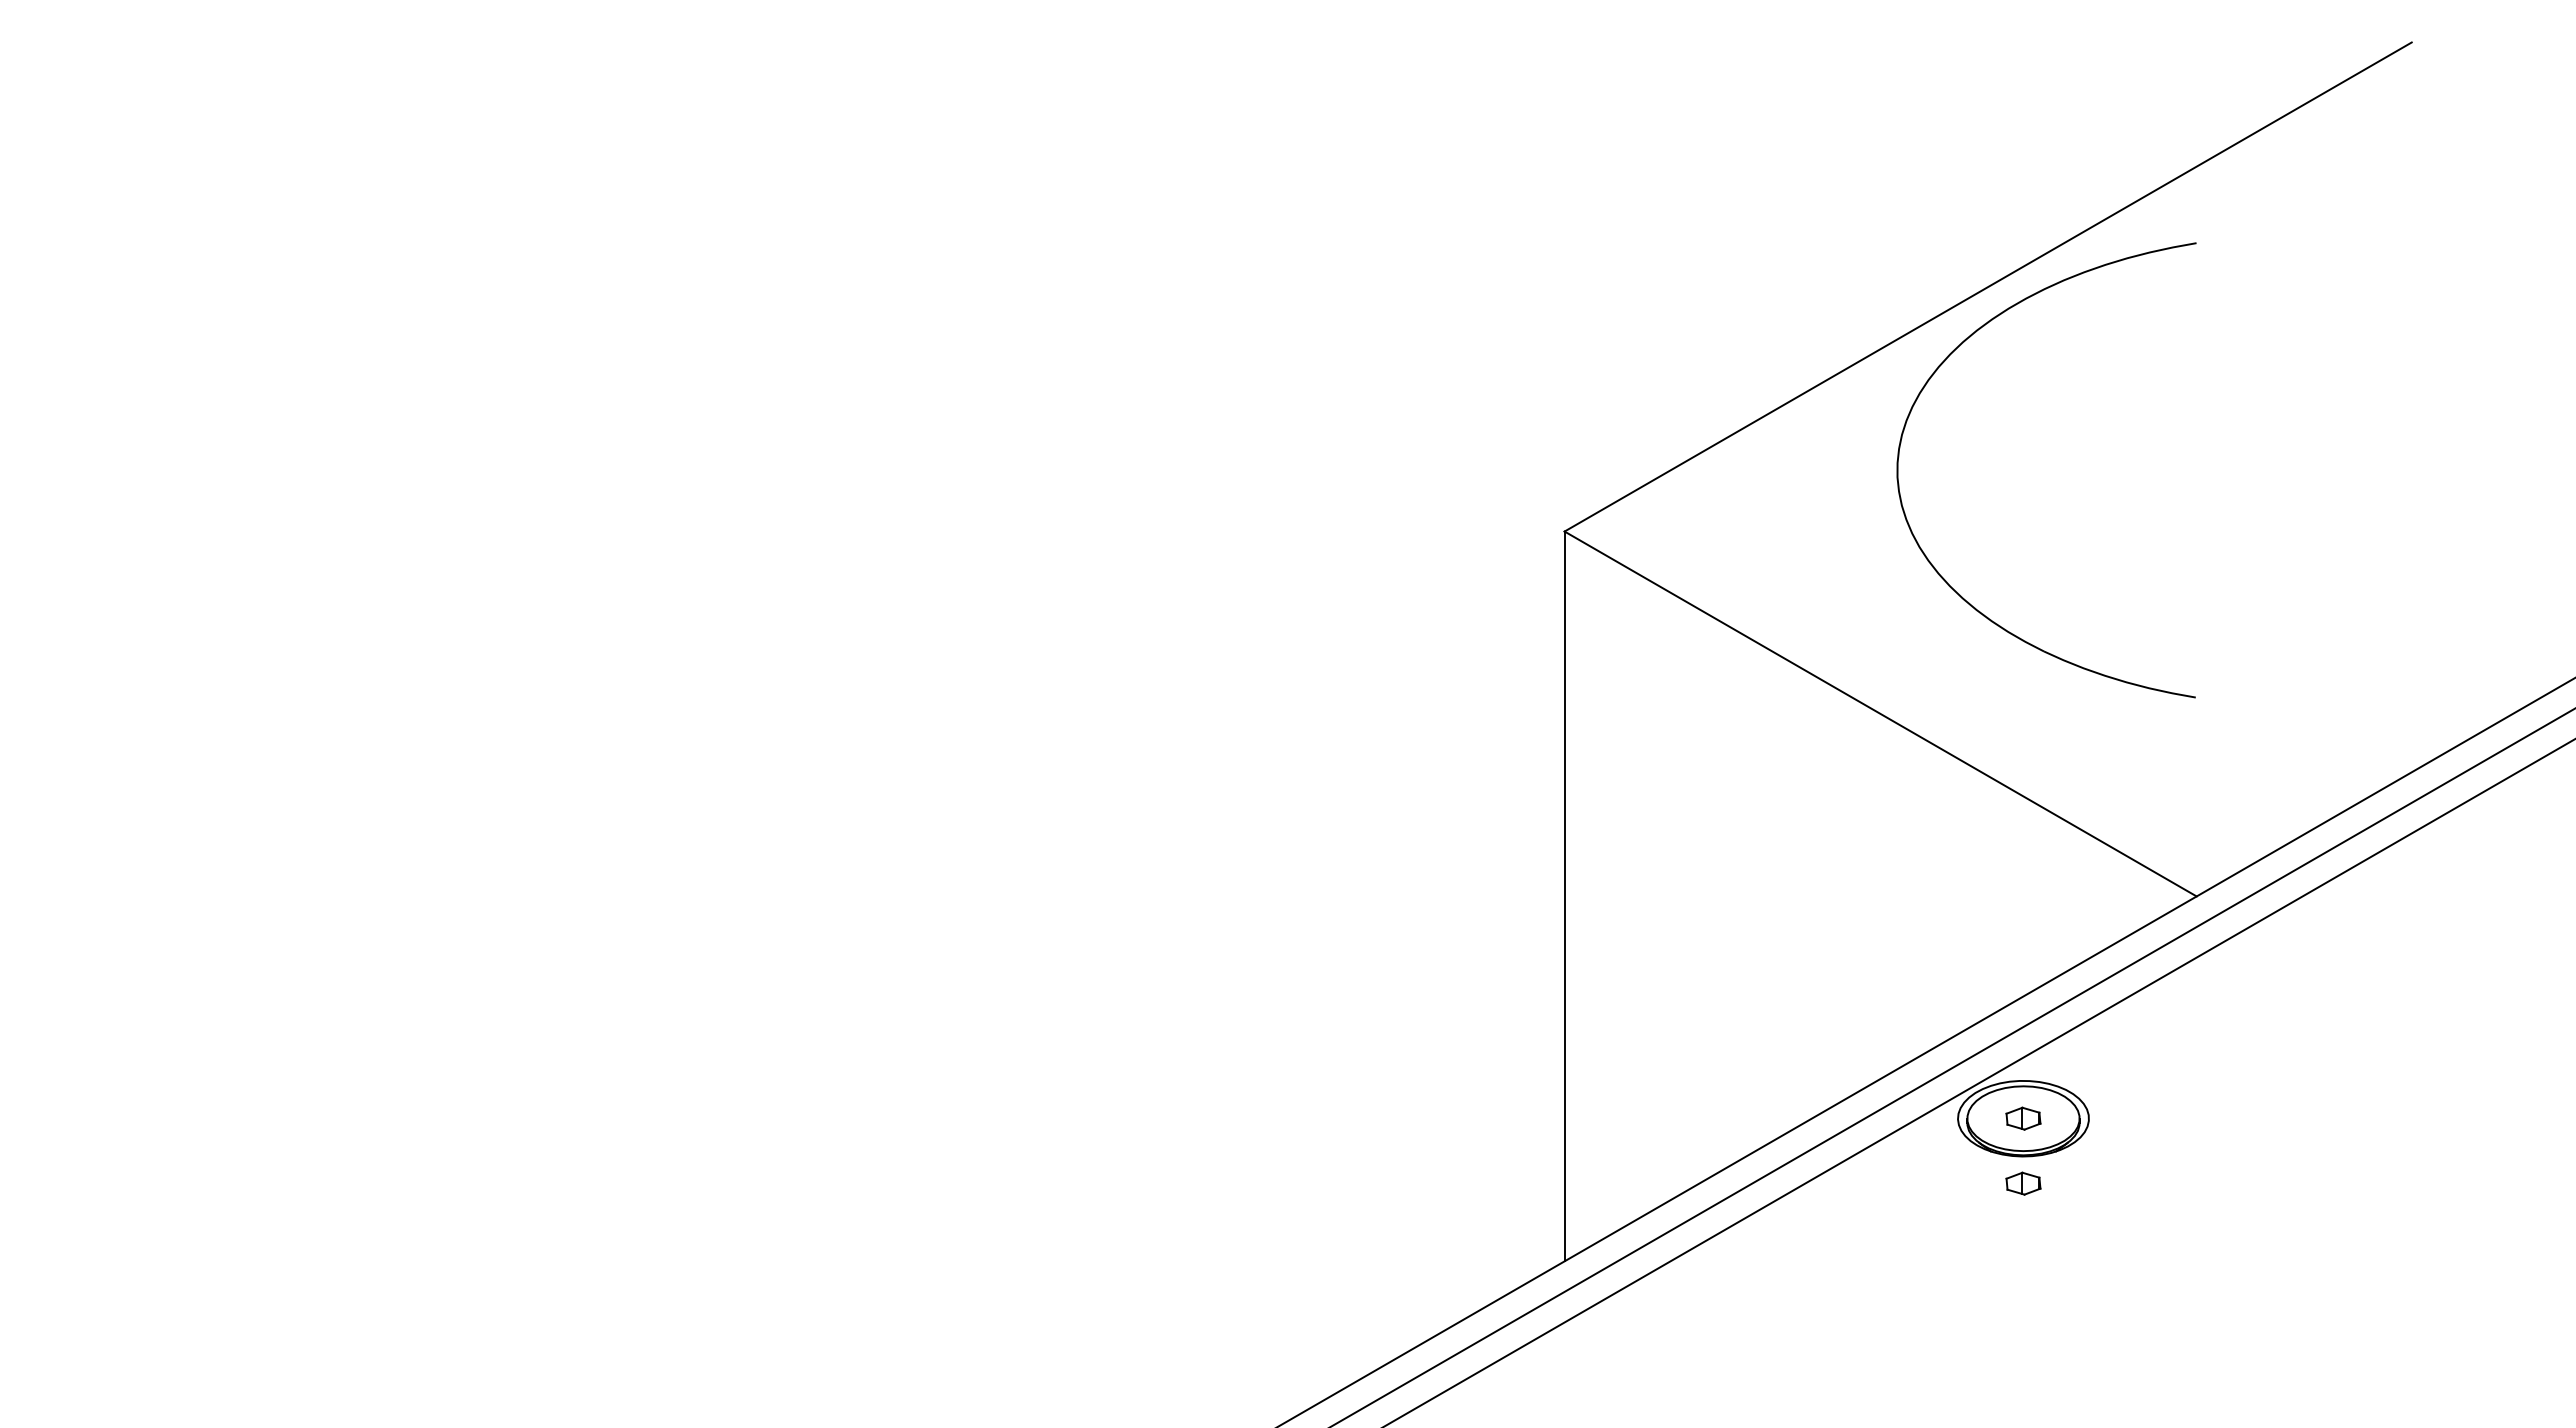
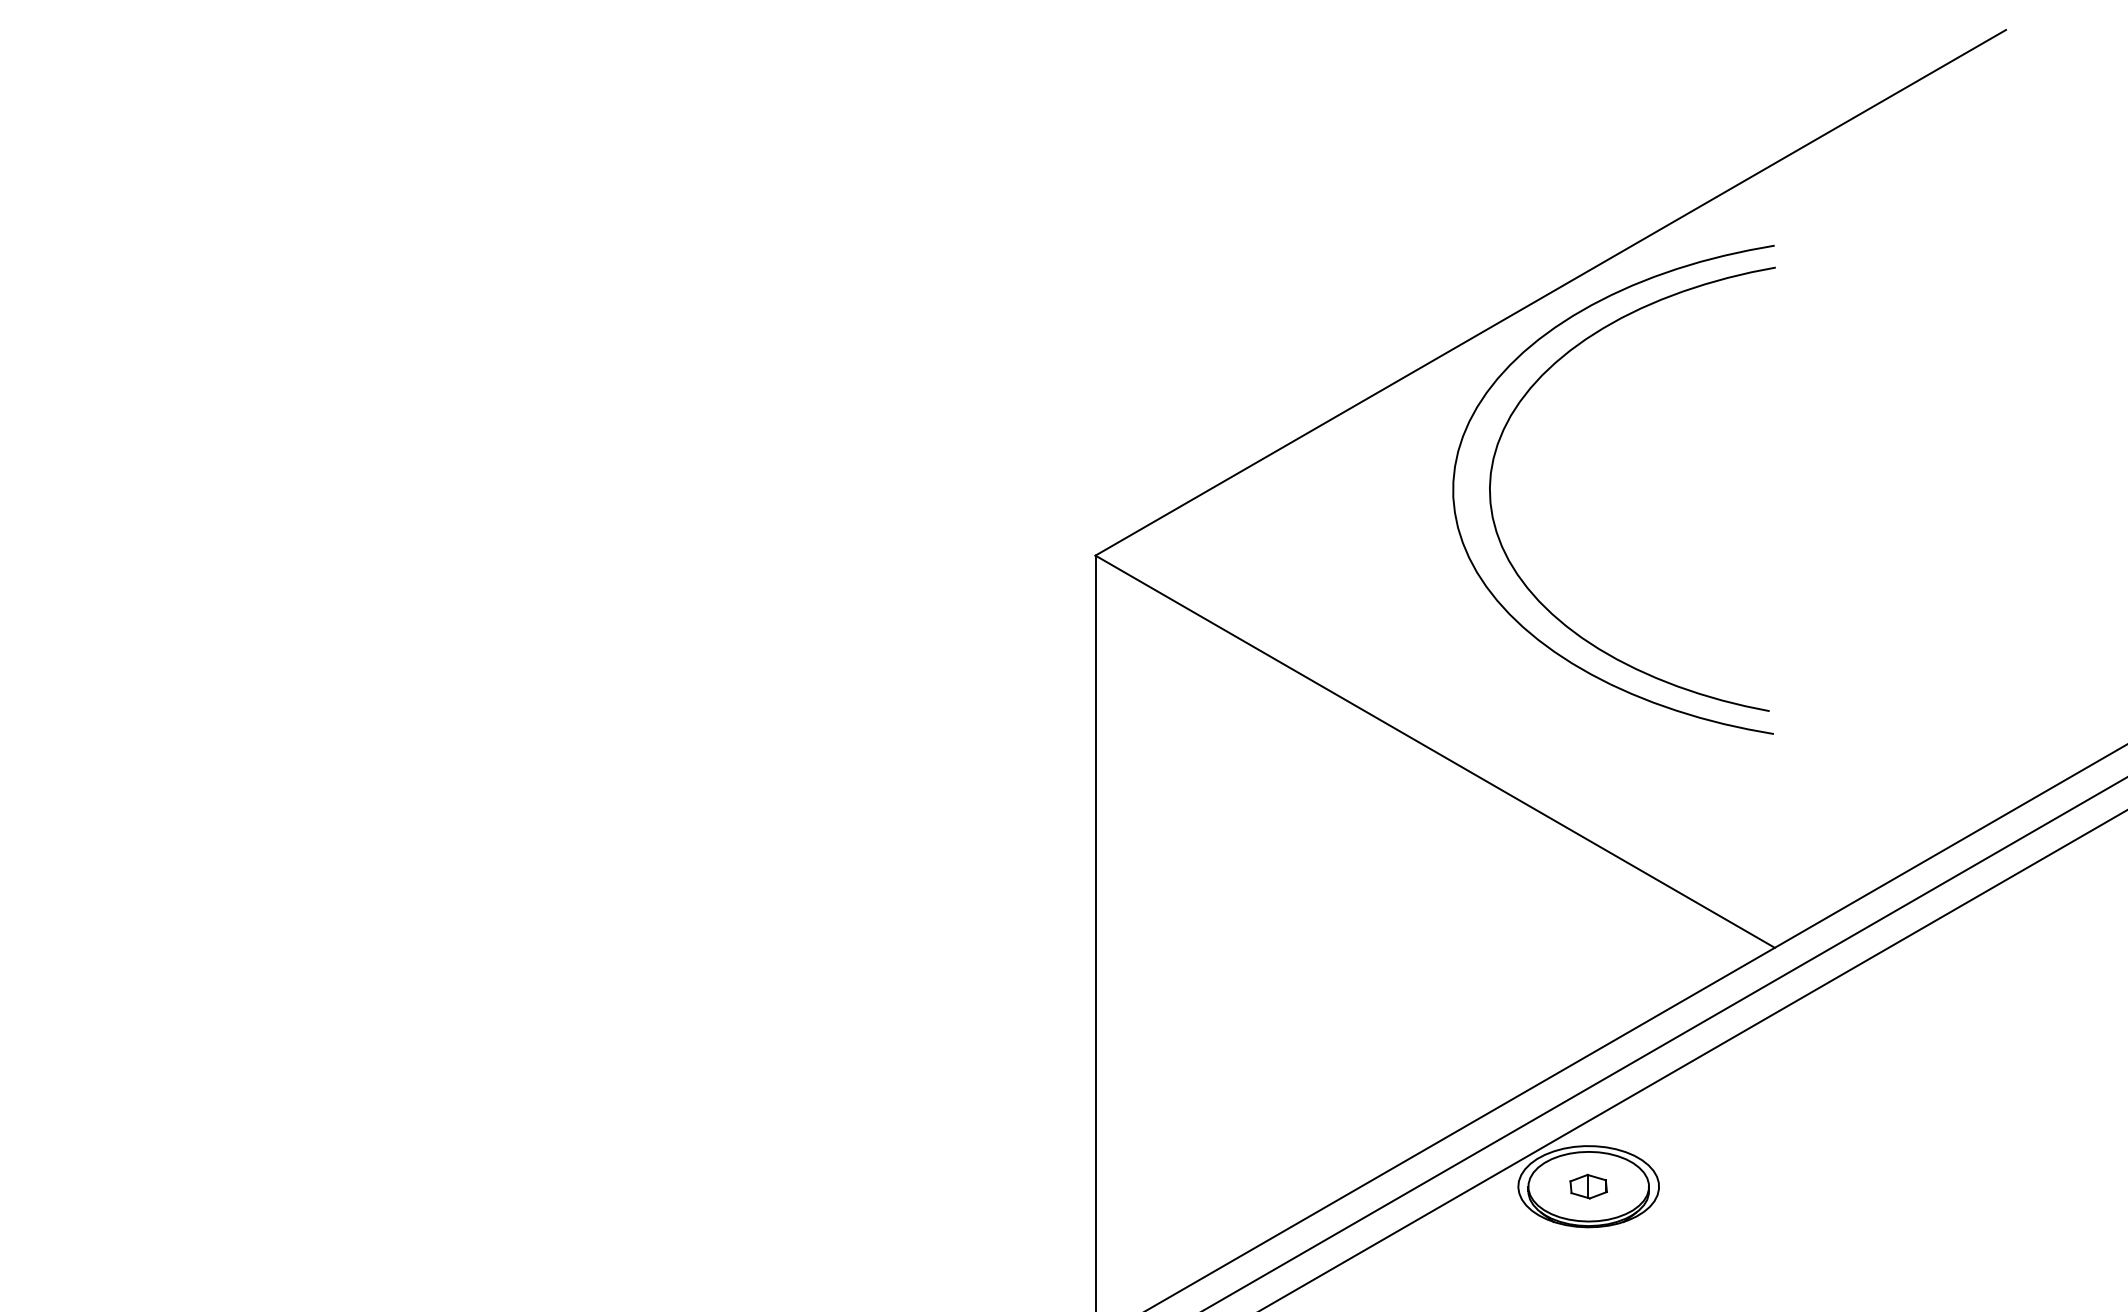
curve: (1943, 419) -> (1502, 435), added
part: (2023, 1183) -> (1588, 1256), removed

